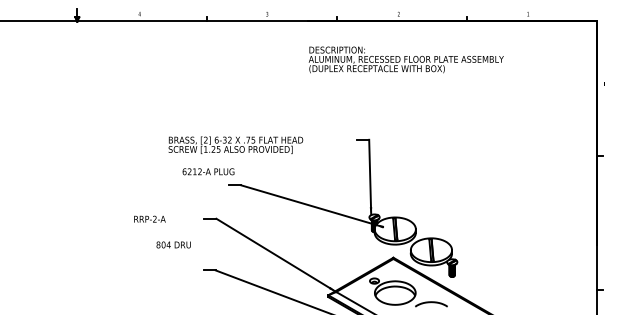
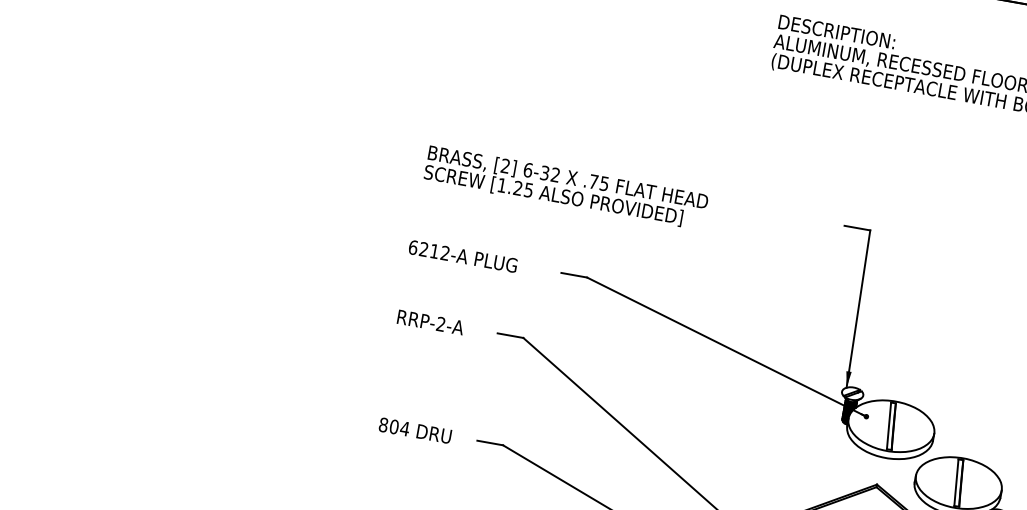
text: (235, 144) -> (565, 186), moved
text: (208, 171) -> (463, 255), moved
text: (149, 218) -> (430, 320), moved
text: (173, 244) -> (414, 429), moved

